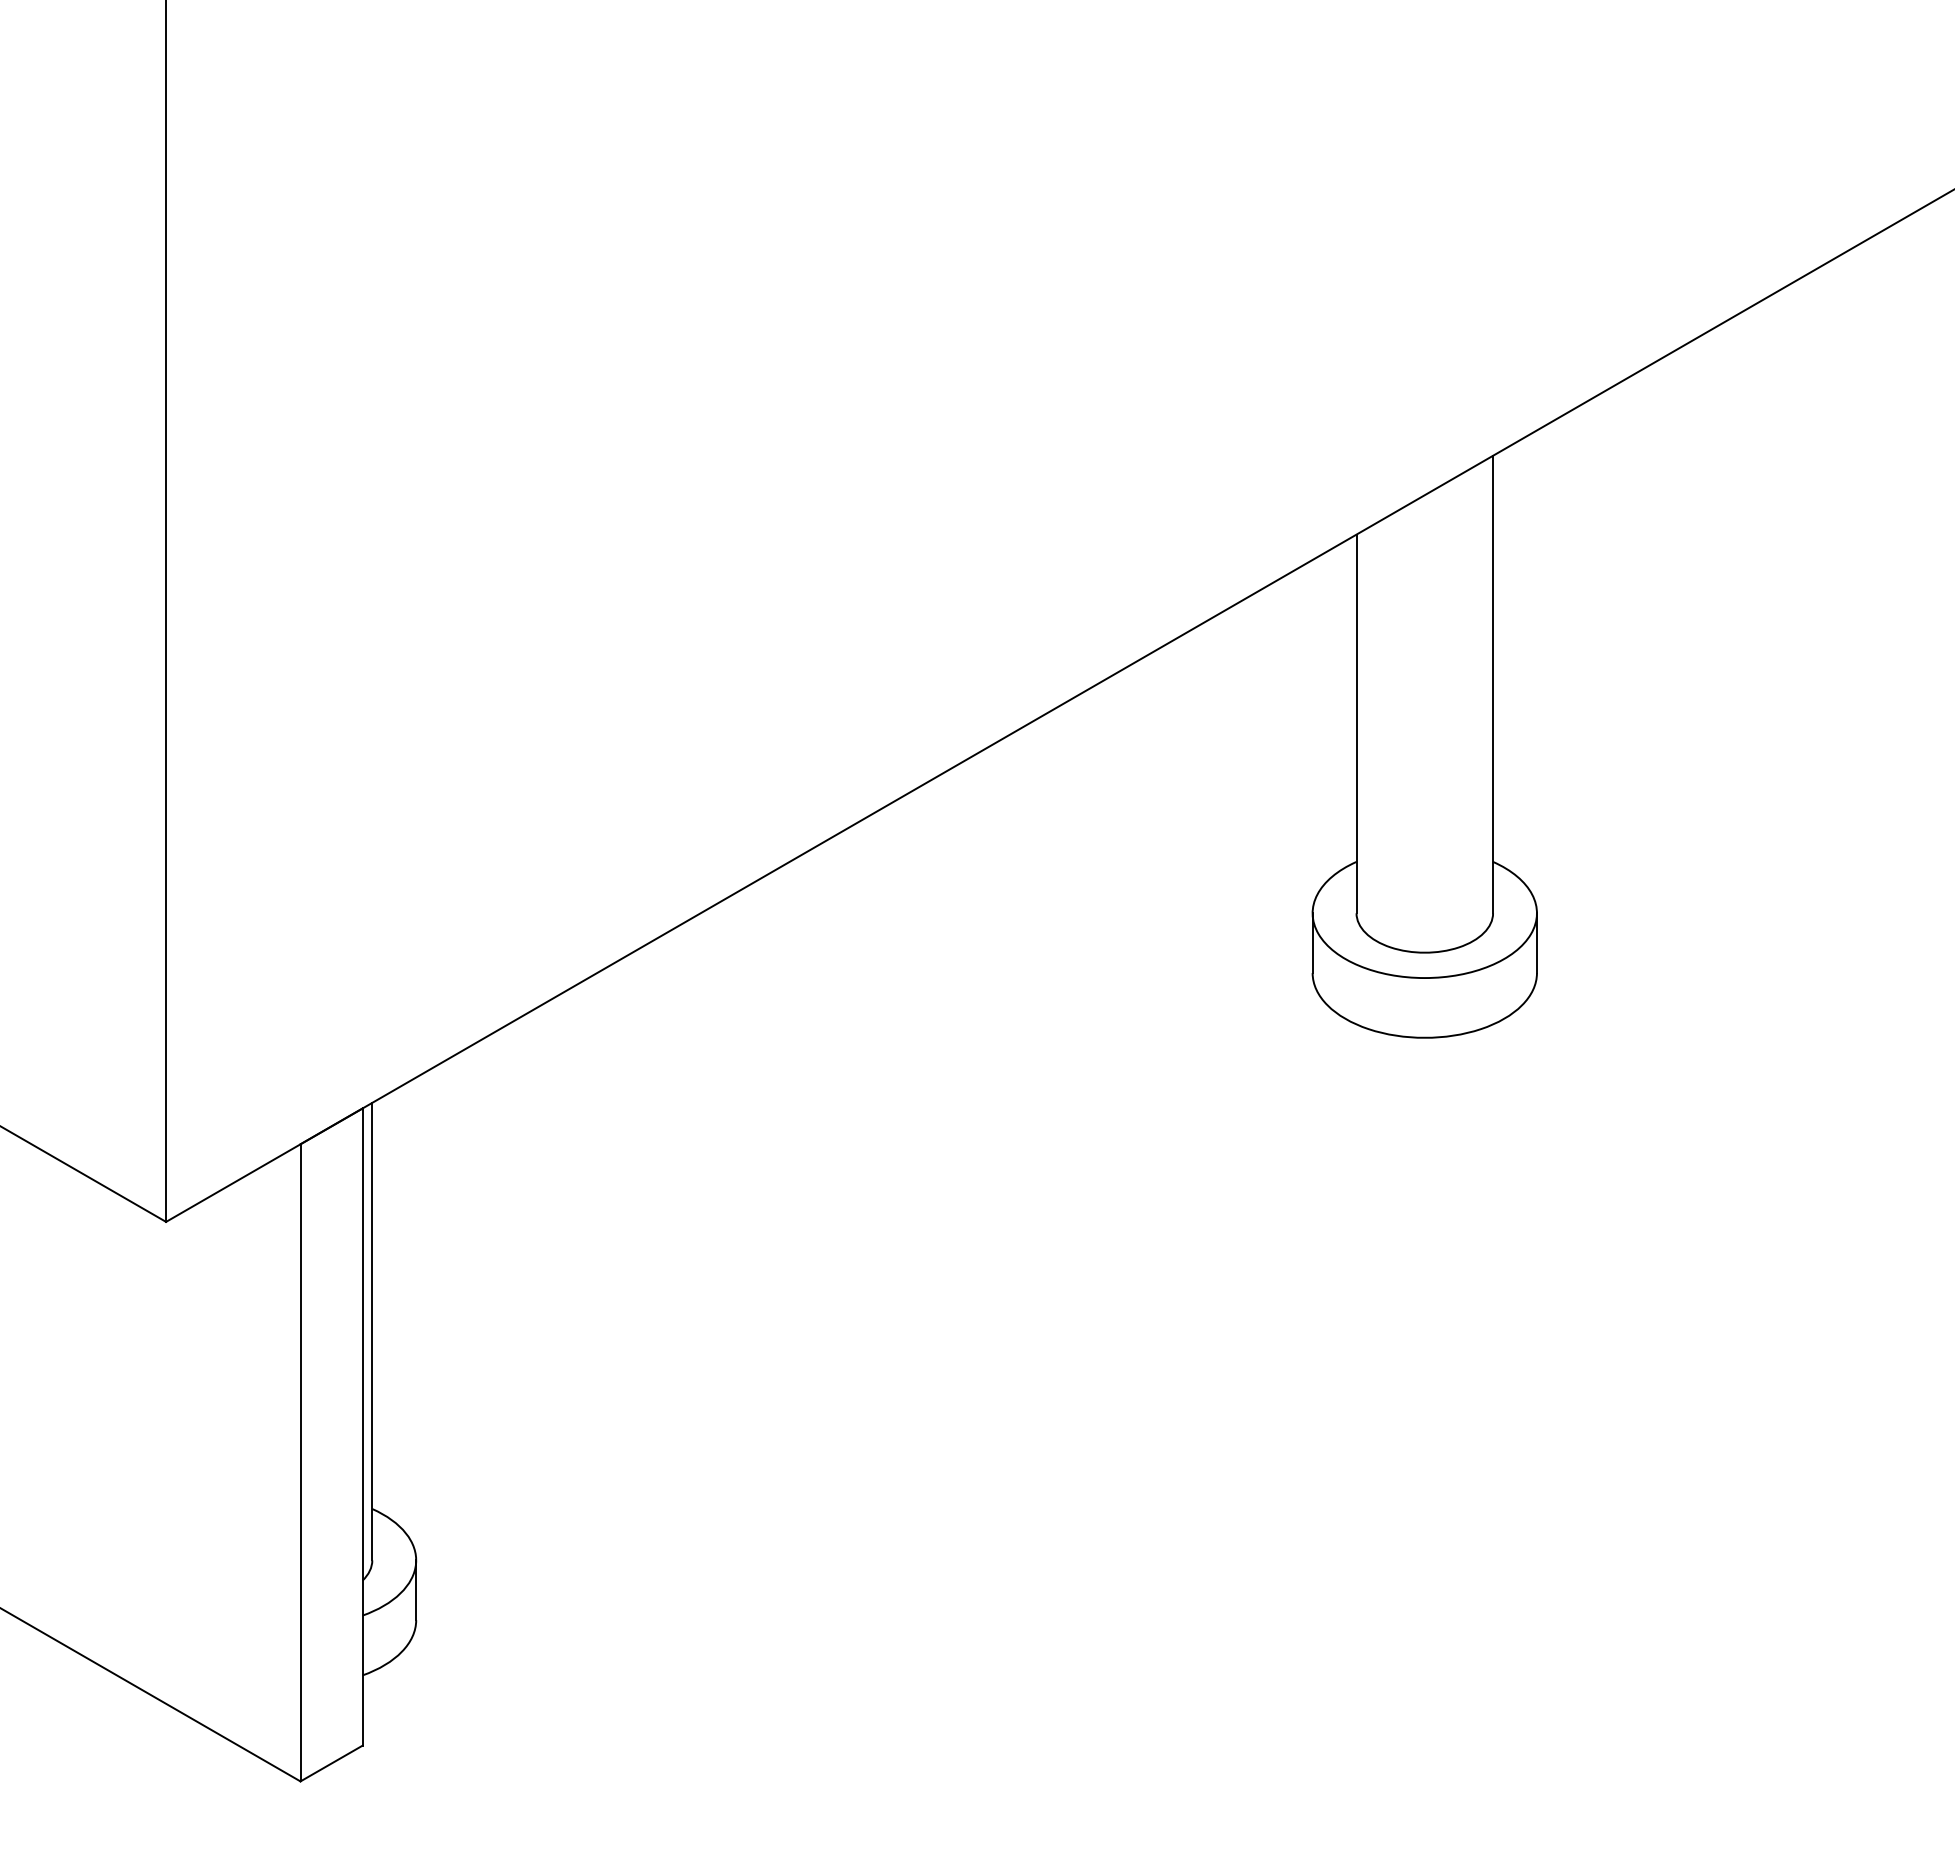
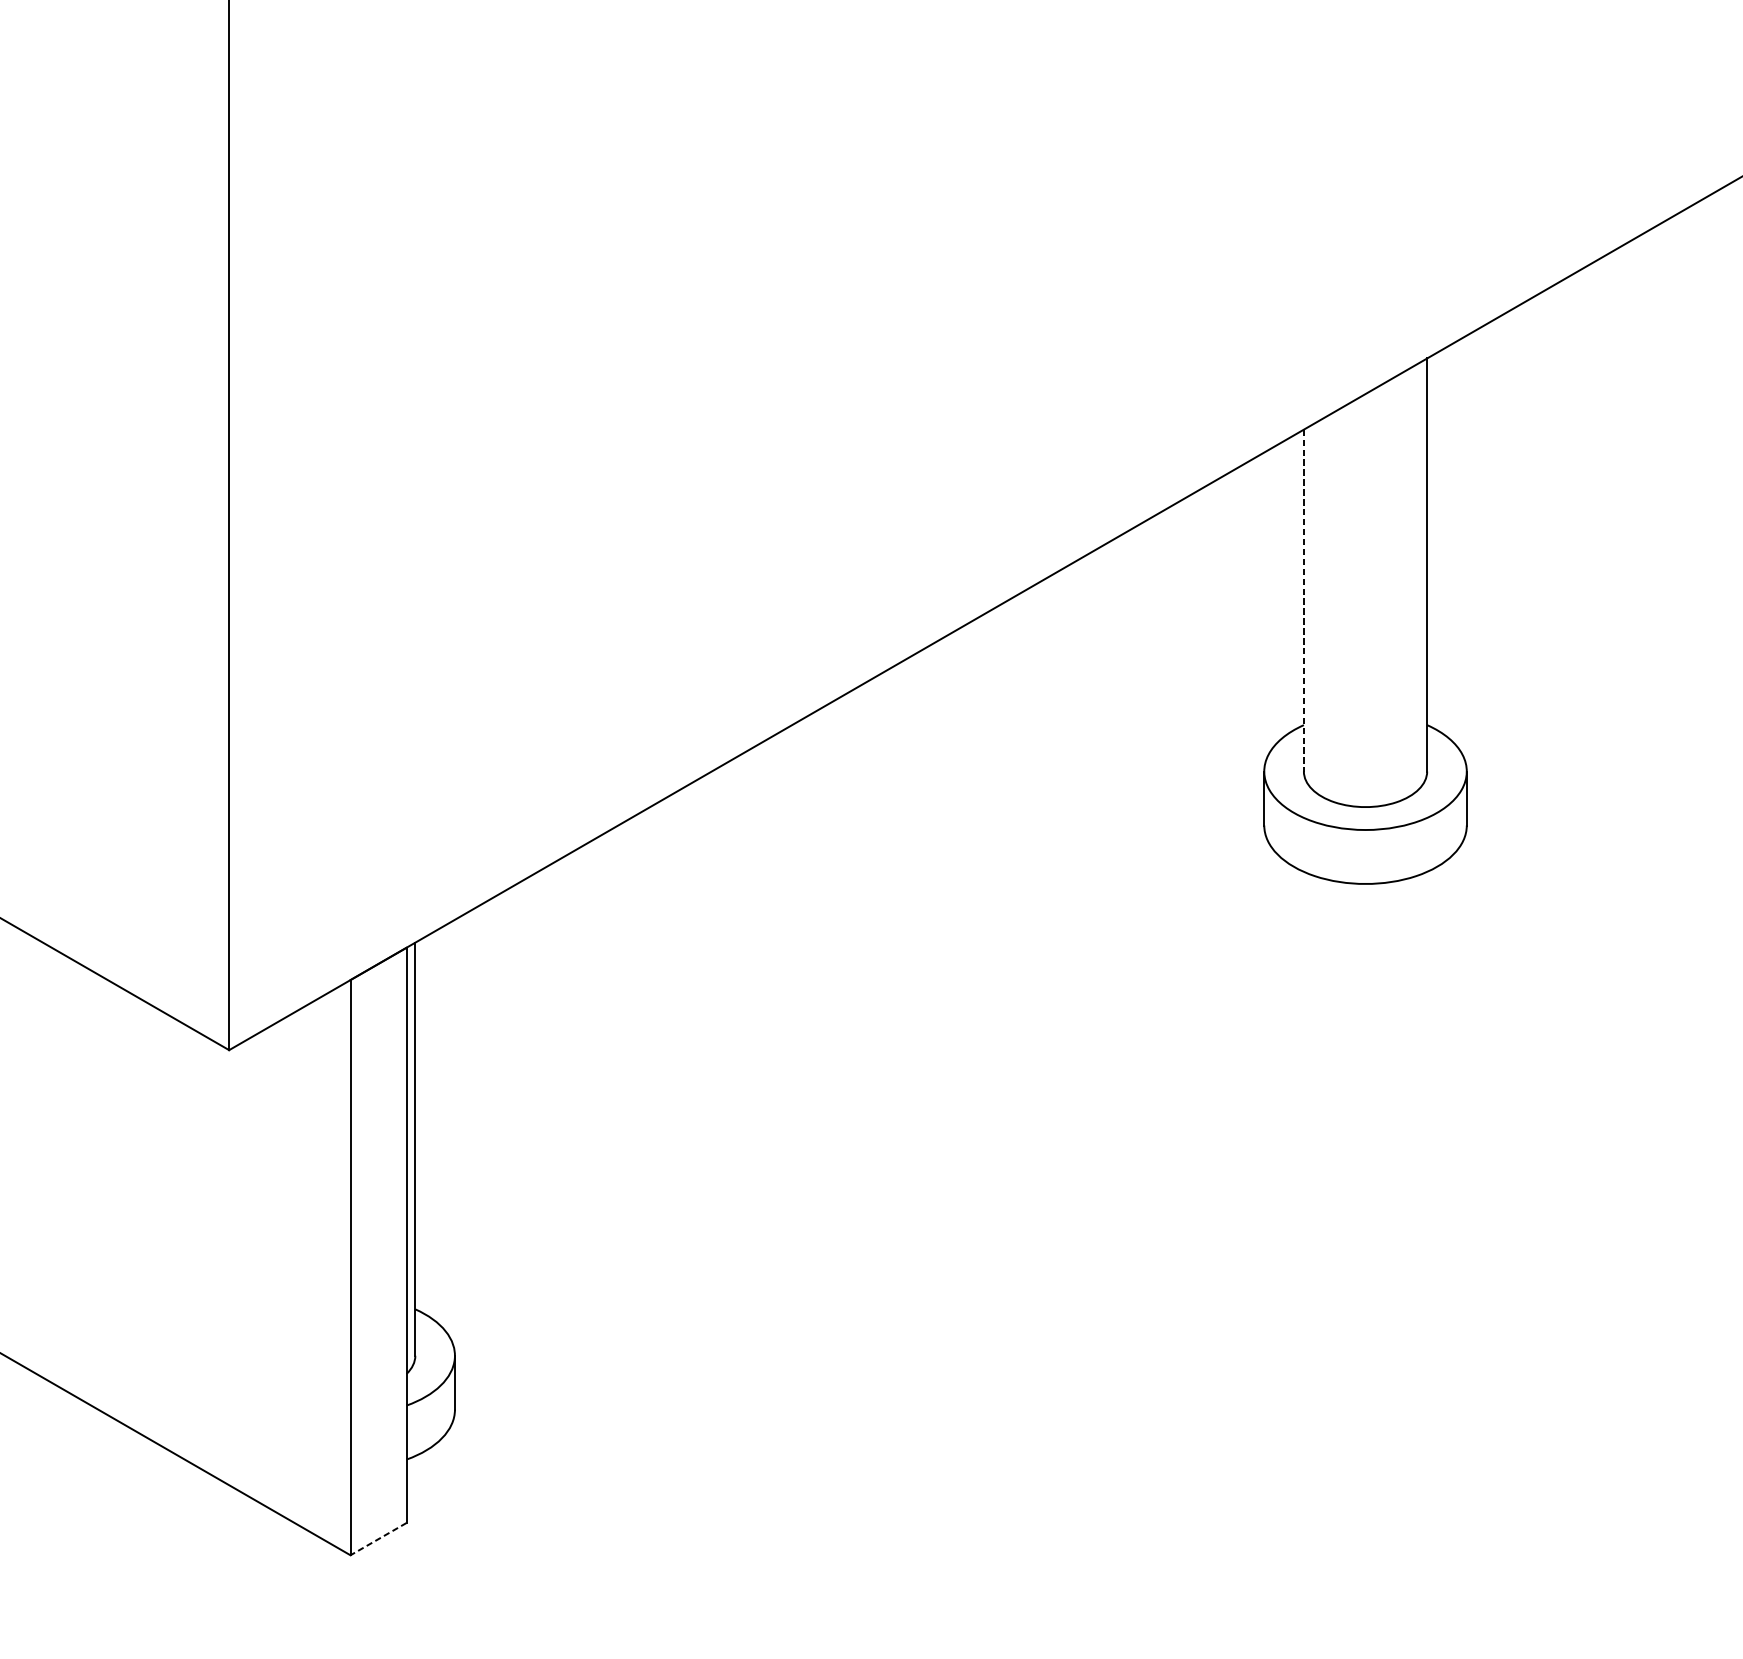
line: (1356, 724) -> (1303, 601), solid -> dashed
line: (331, 1763) -> (378, 1539), solid -> dashed

